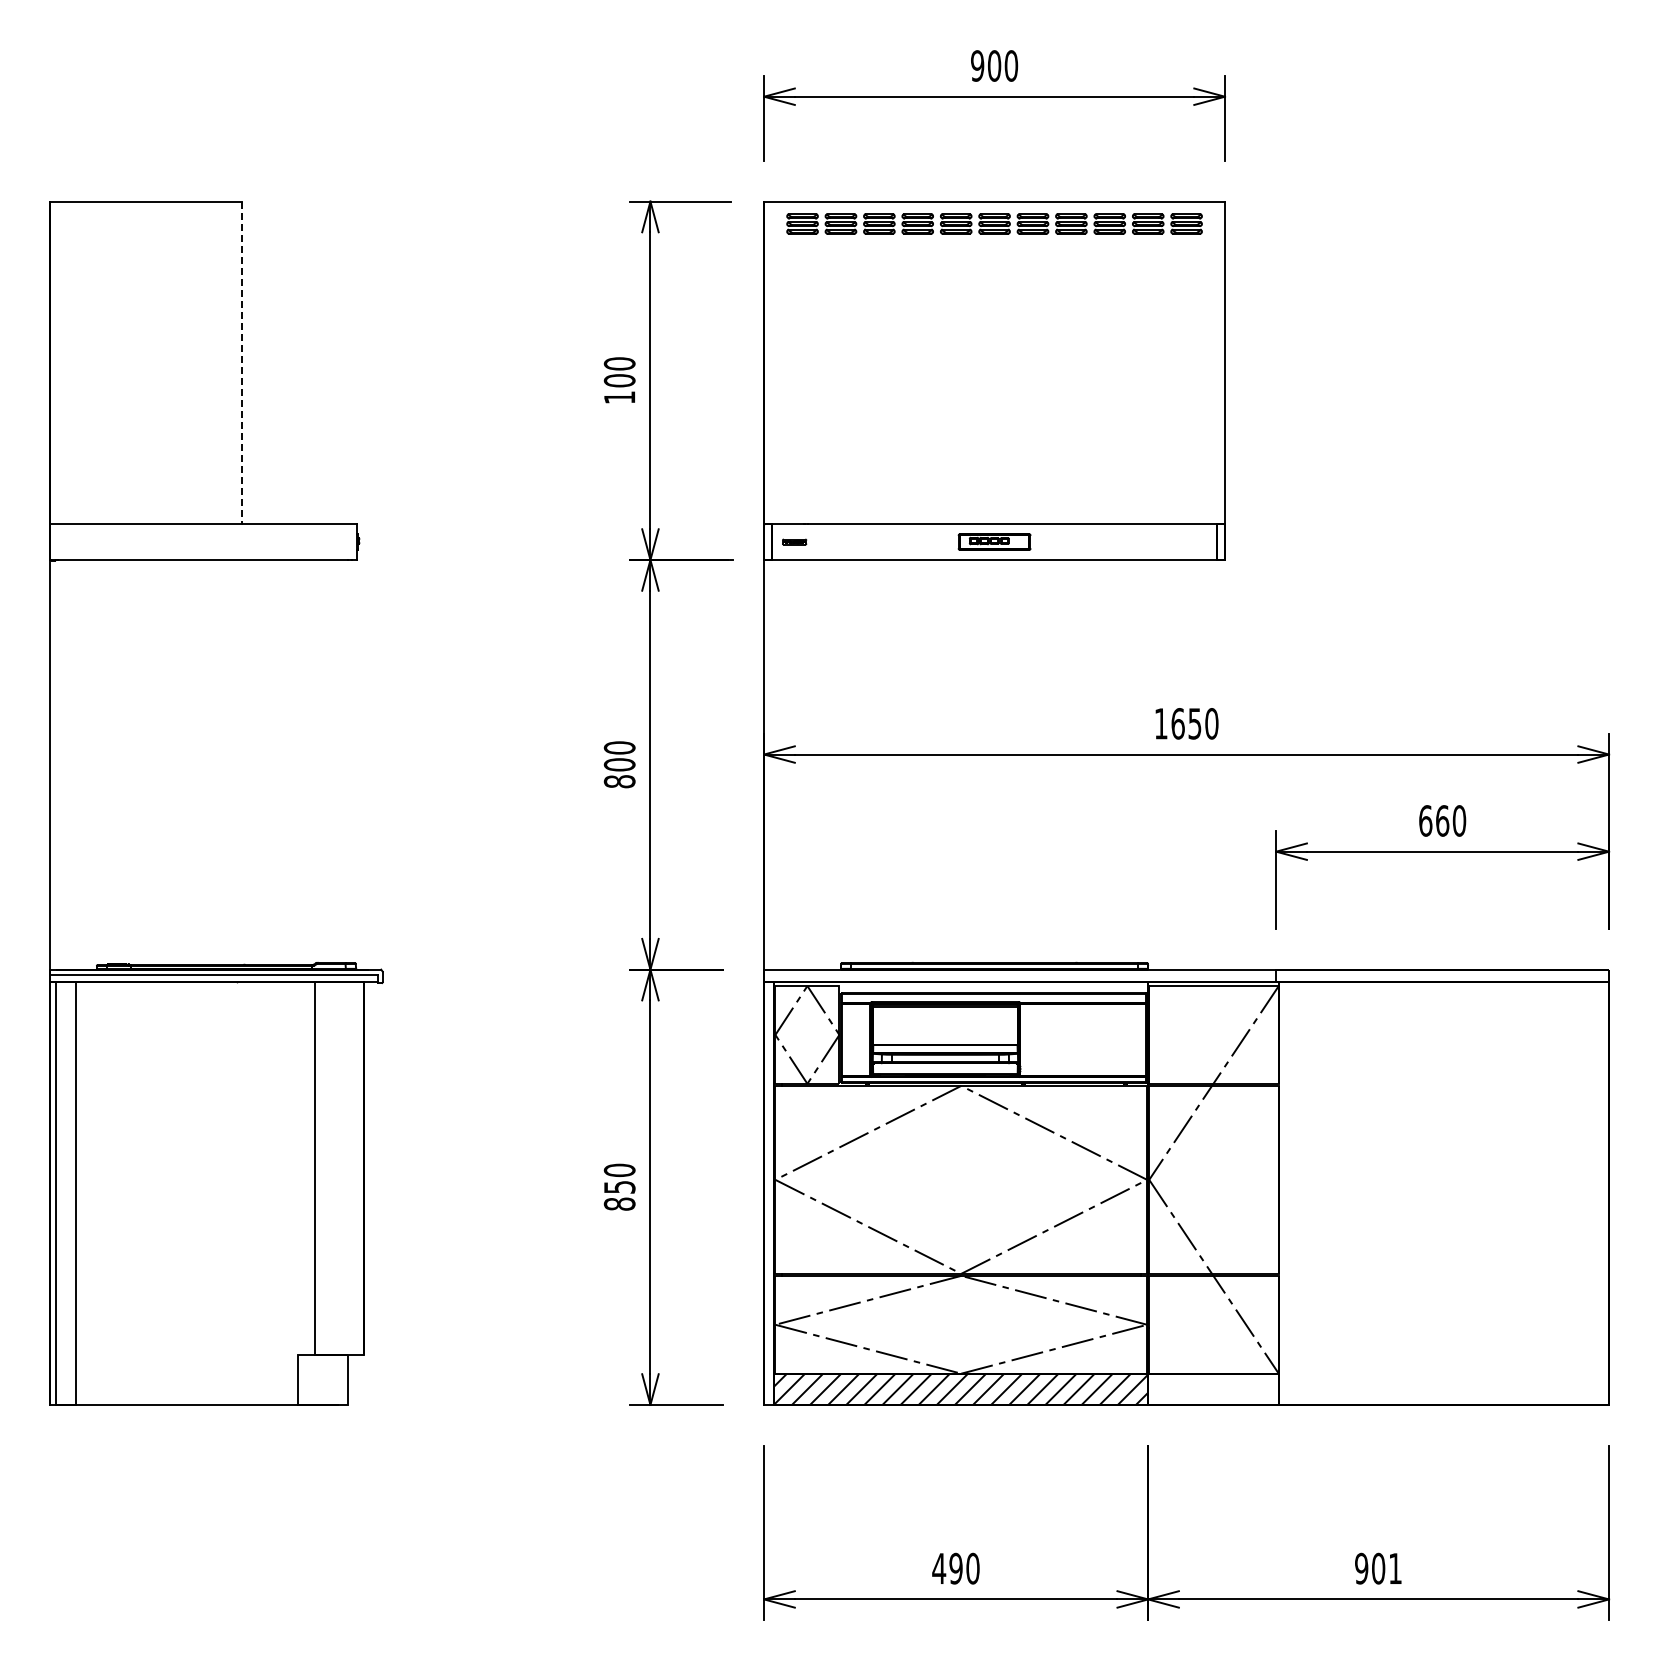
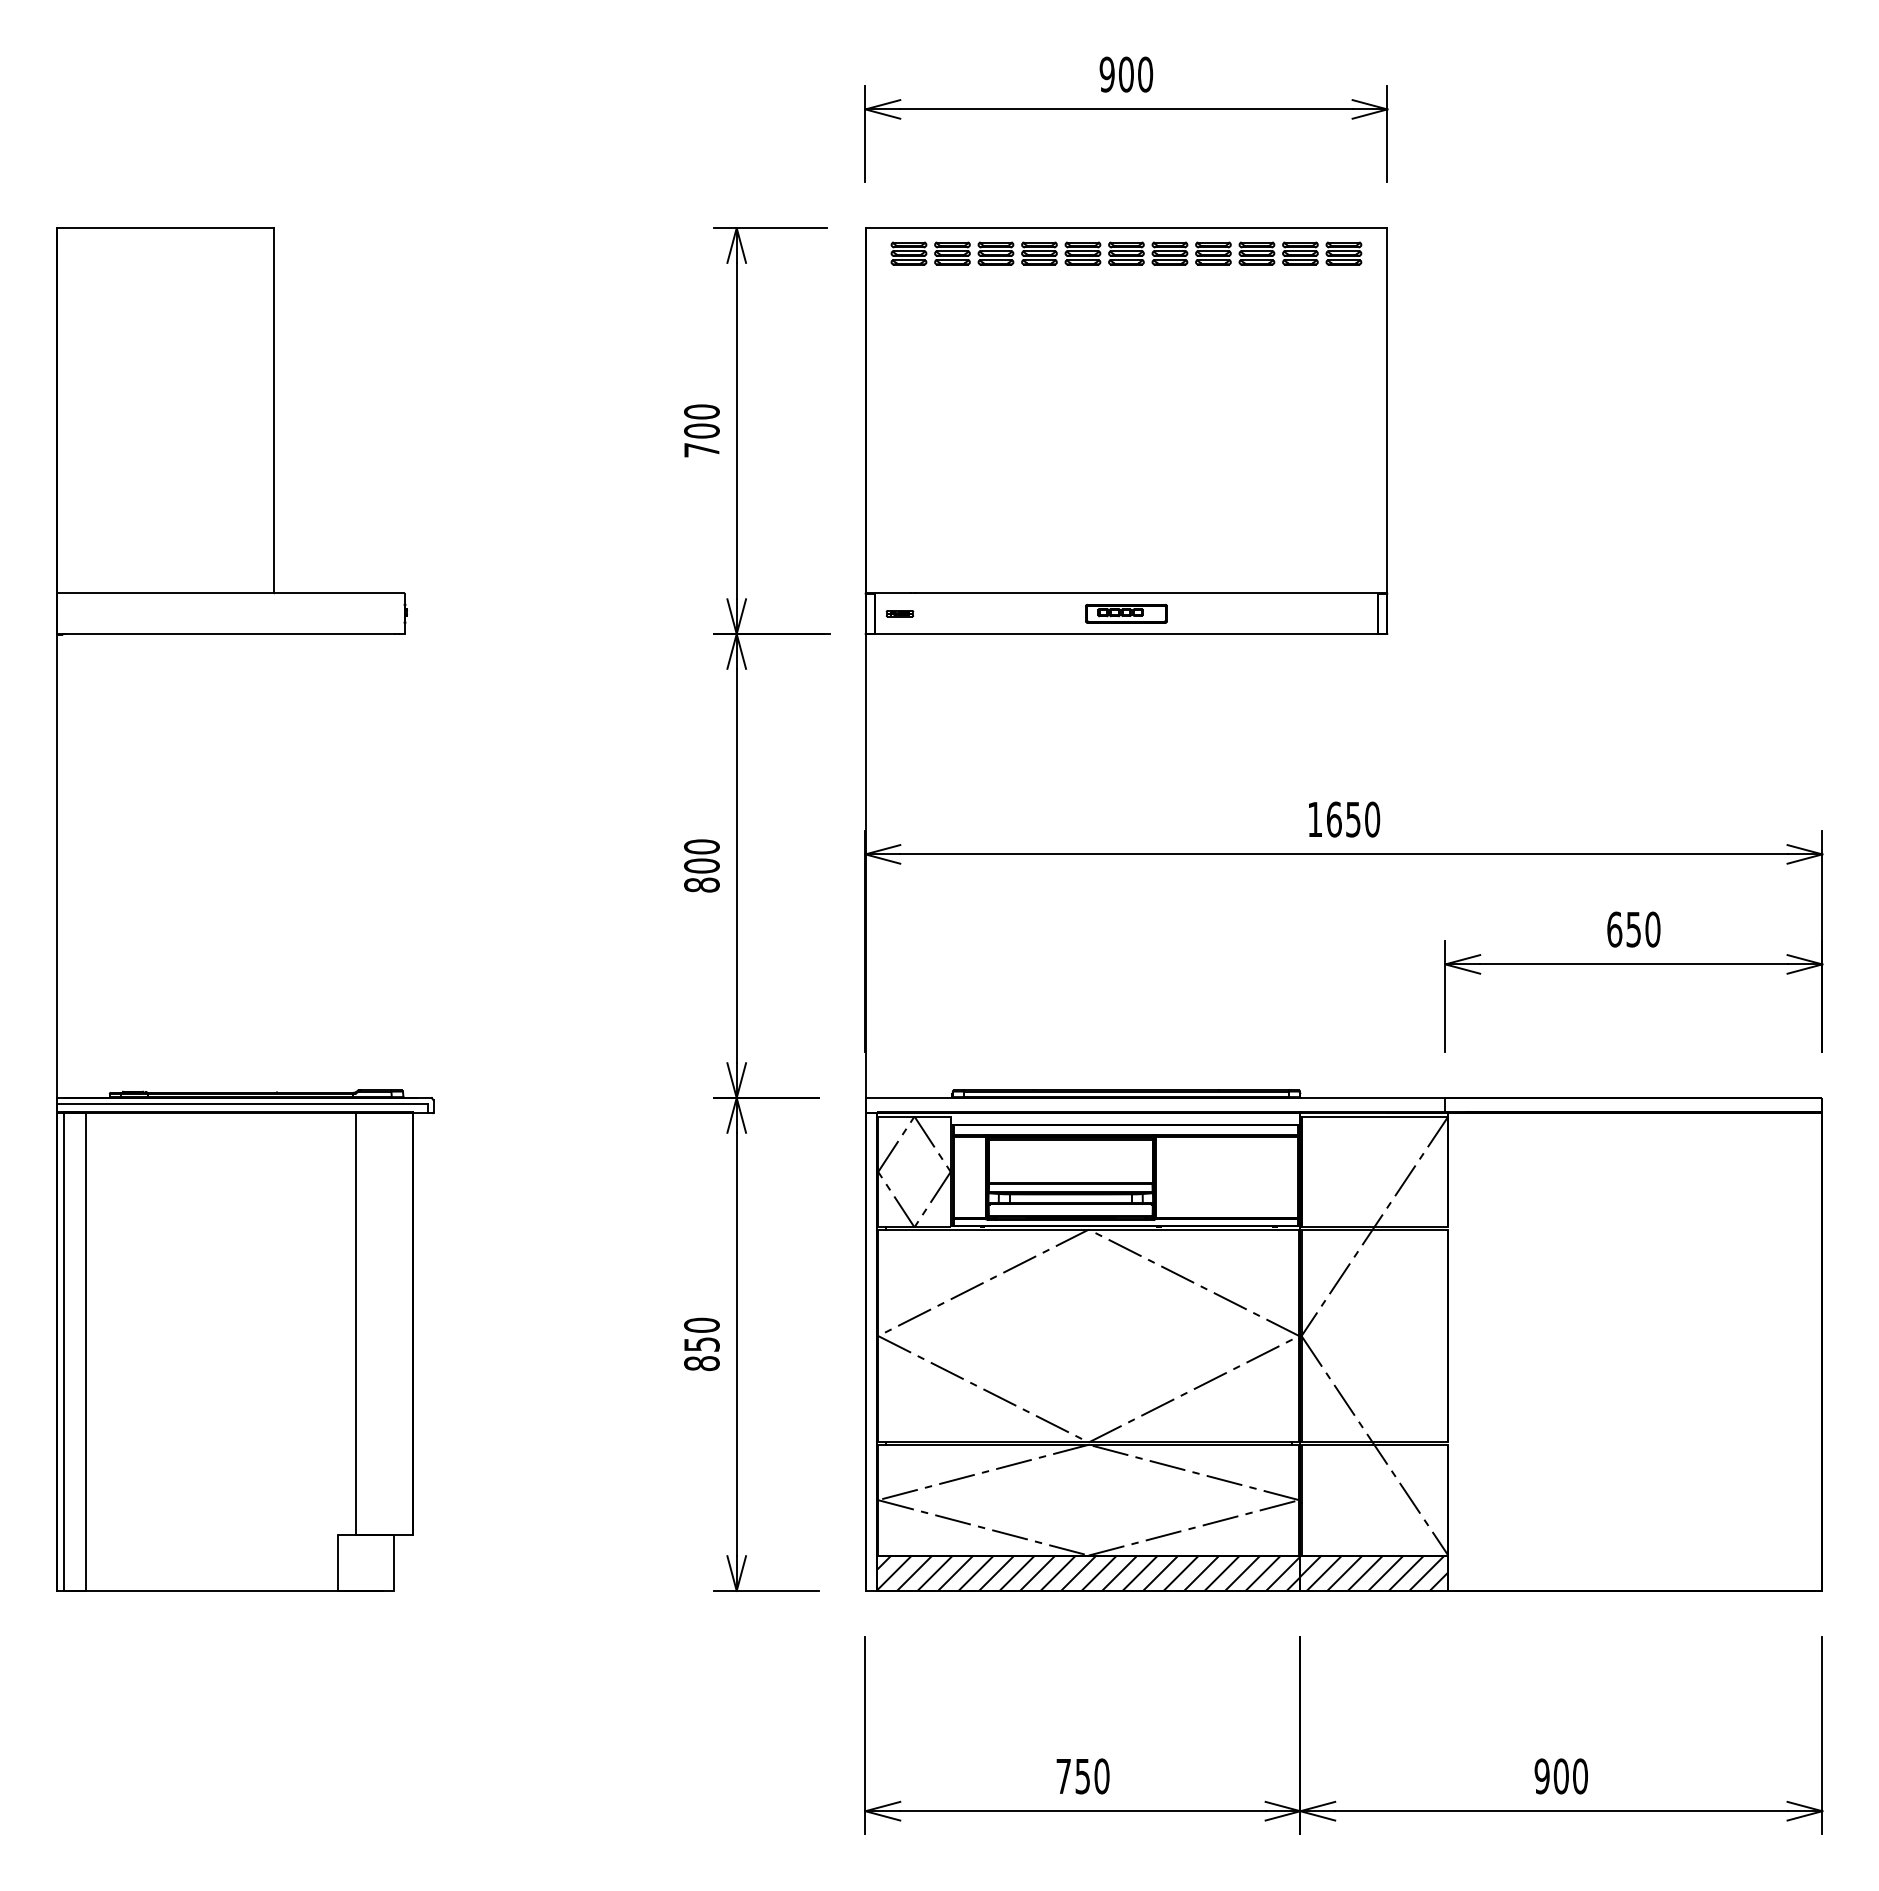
line: (241, 363) -> (273, 411), dashed -> solid
text: (619, 397) -> (701, 450), 100 -> 700
text: (1442, 820) -> (1633, 929), 660 -> 650
hatch: (1213, 1388) -> (1374, 1572), added
text: (947, 1568) -> (1073, 1776), 490 -> 750
text: (1395, 1568) -> (1580, 1776), 901 -> 900

